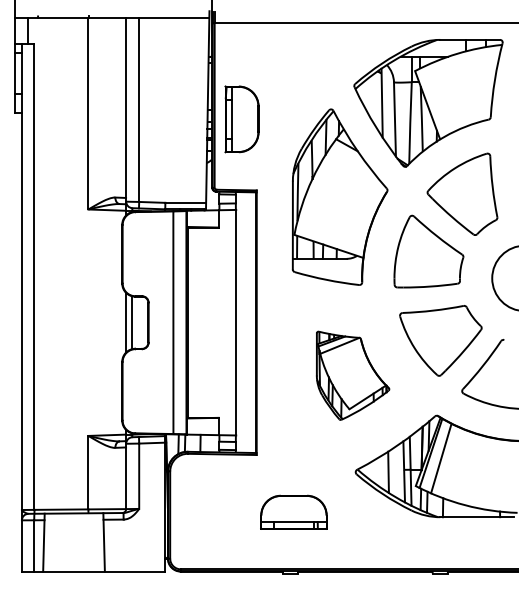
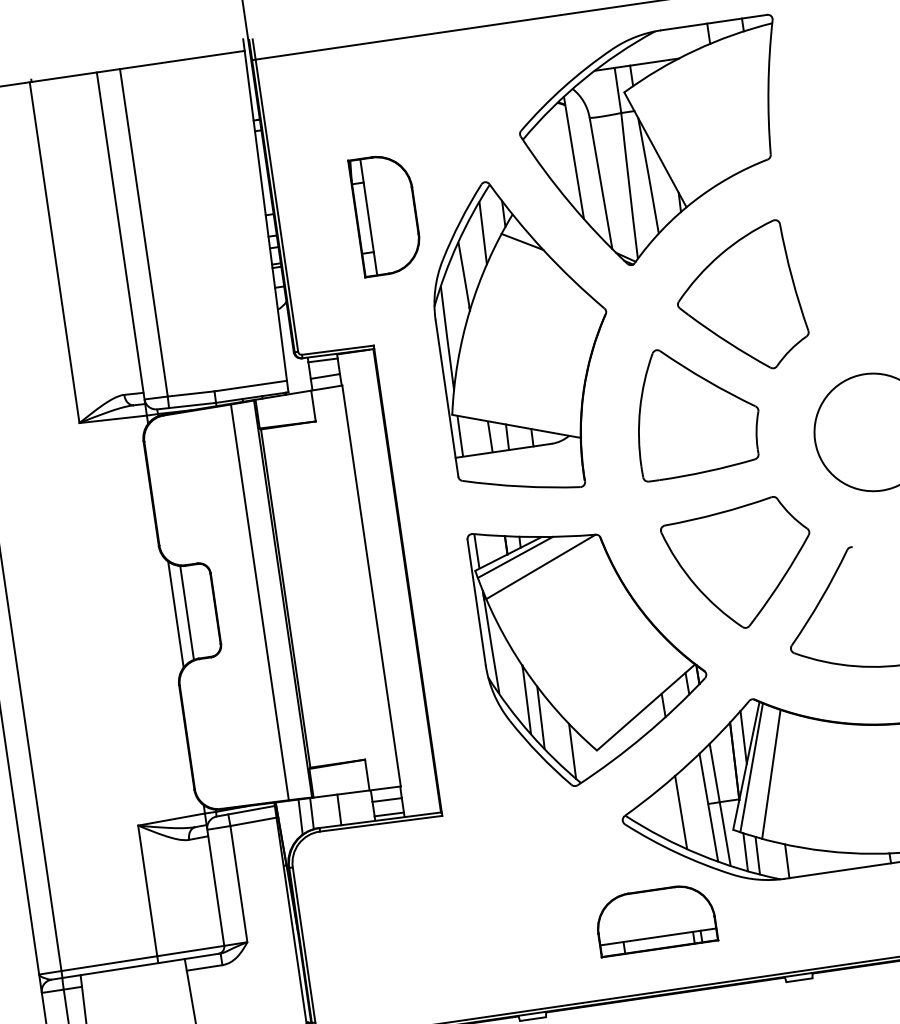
part: (241, 119) -> (385, 215), moved
part: (352, 375) -> (591, 649), size x1.67
part: (293, 511) -> (654, 918), moved

